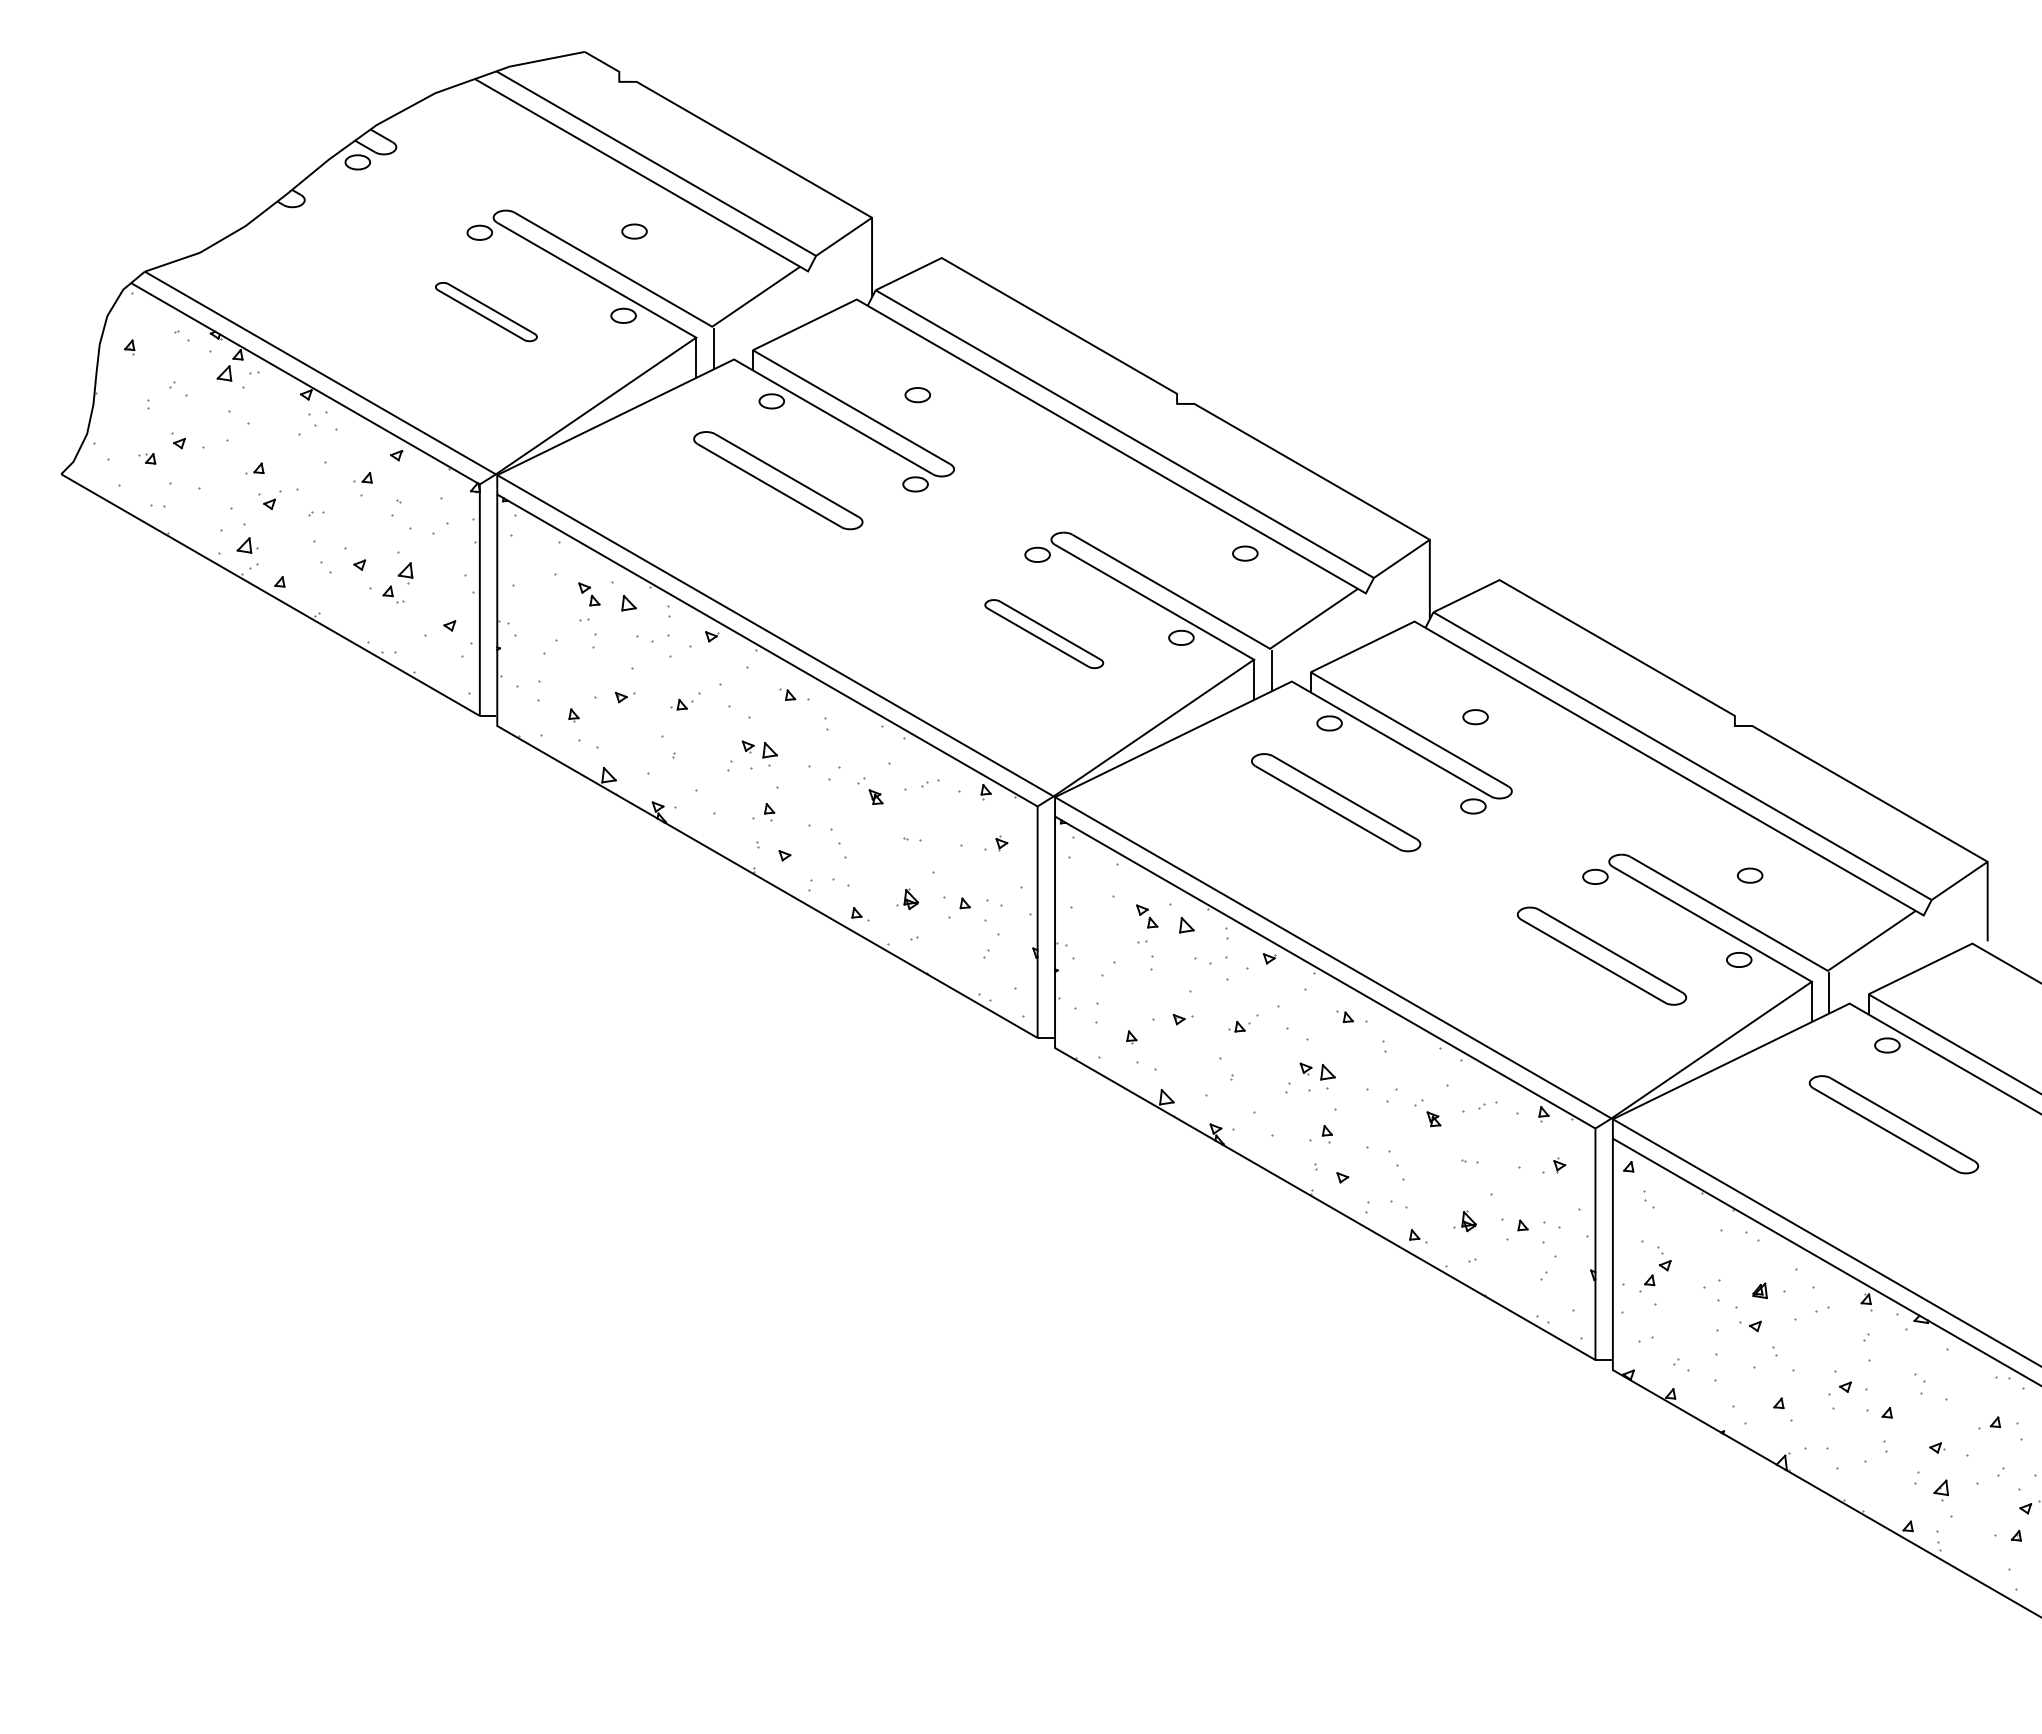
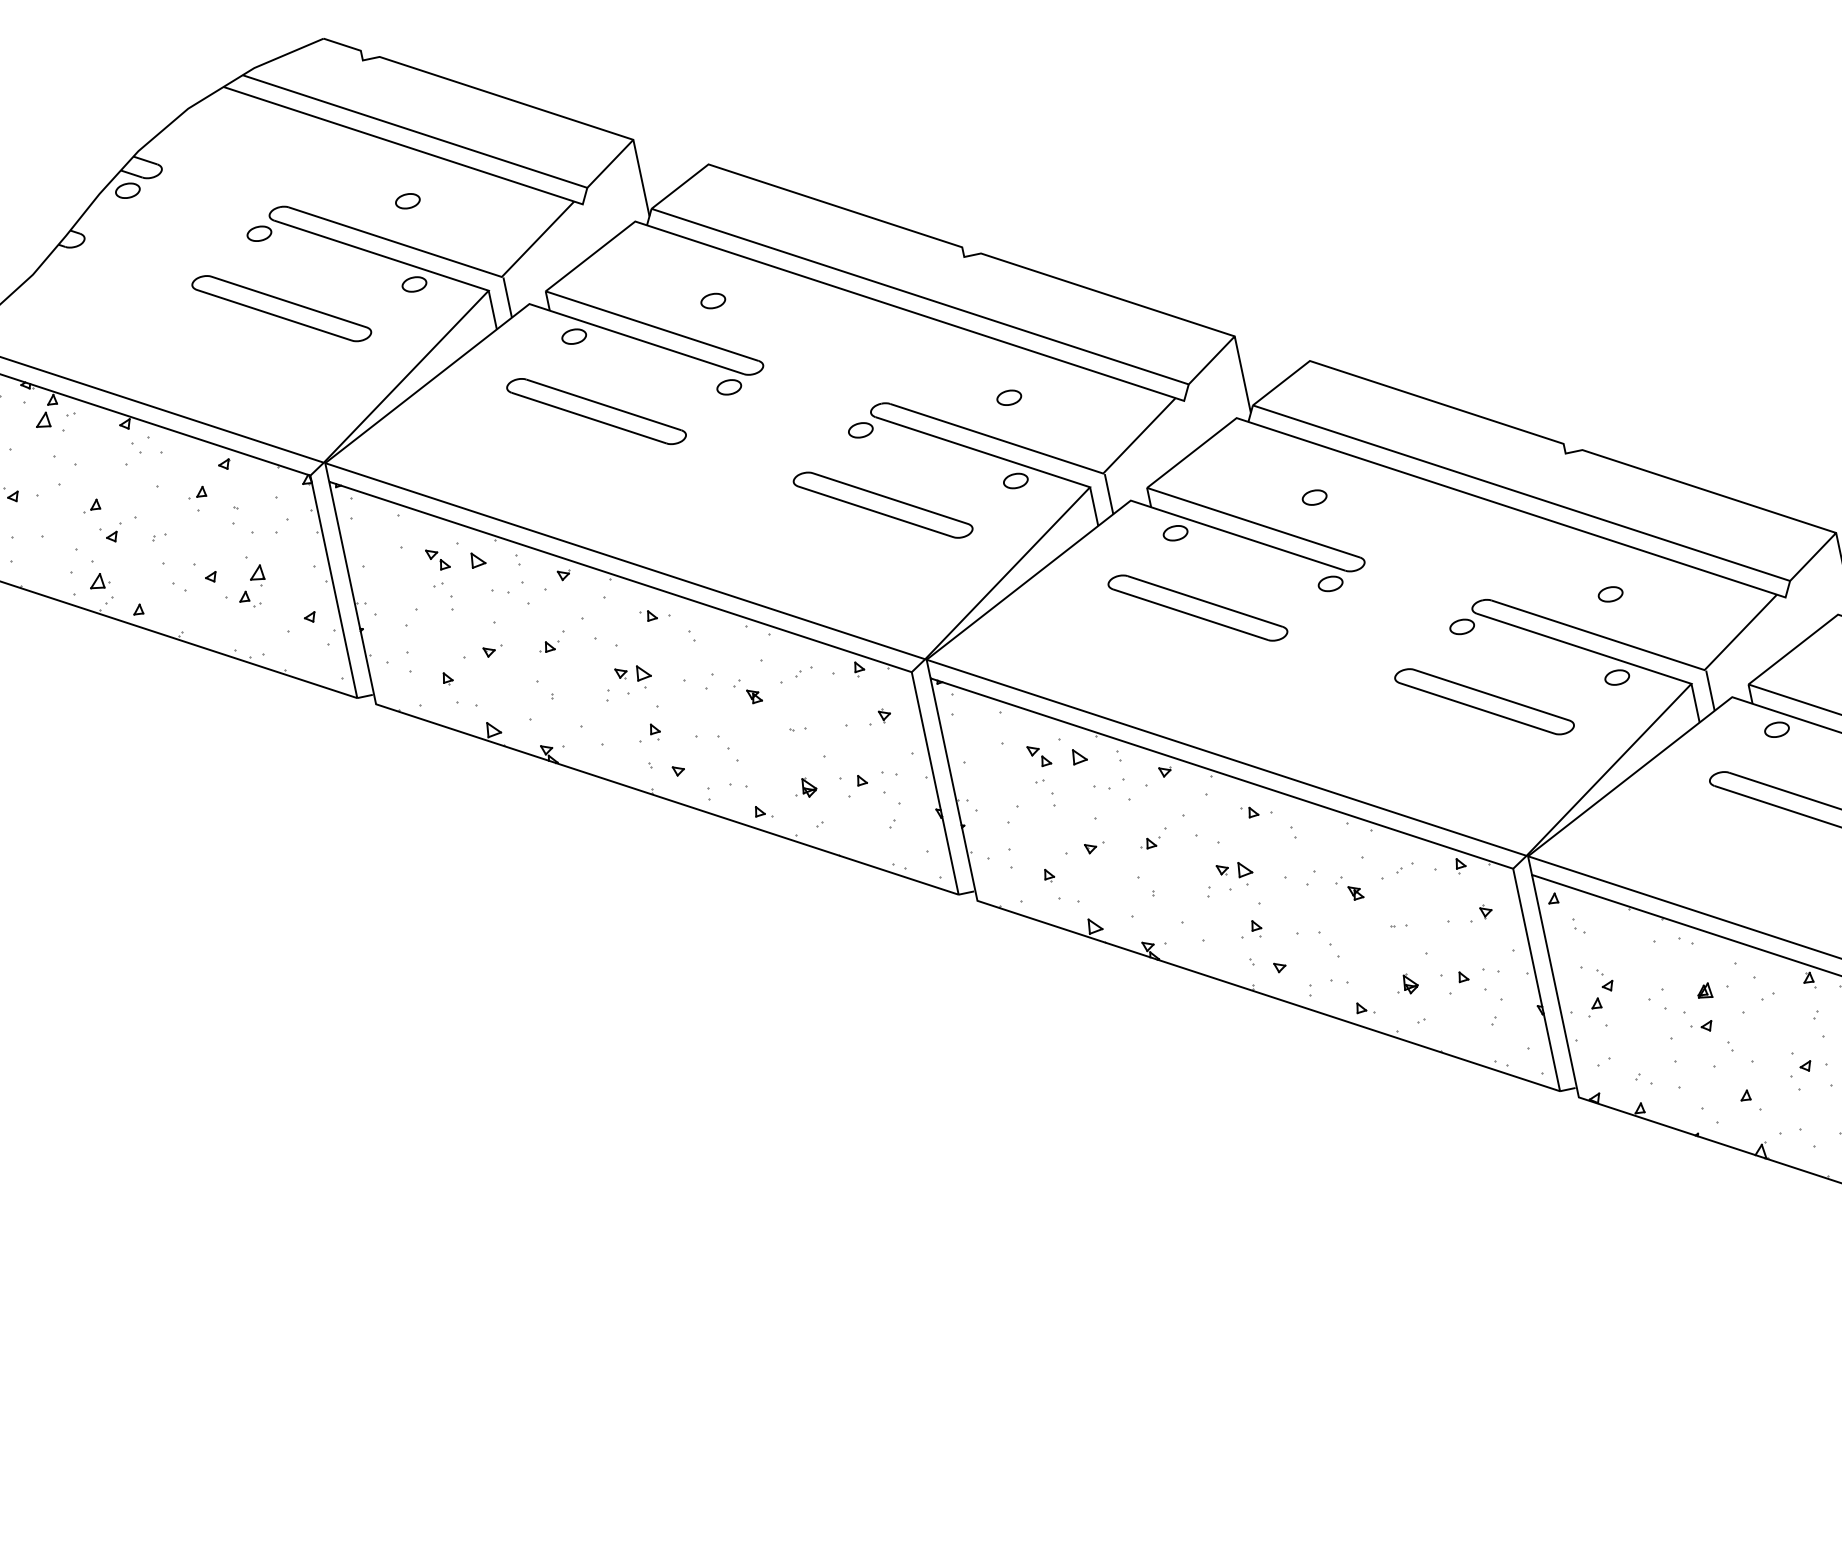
part: (486, 311) -> (281, 308), size x1.67
part: (1245, 553) -> (1009, 397), moved
part: (1044, 633) -> (883, 504), size x1.43

